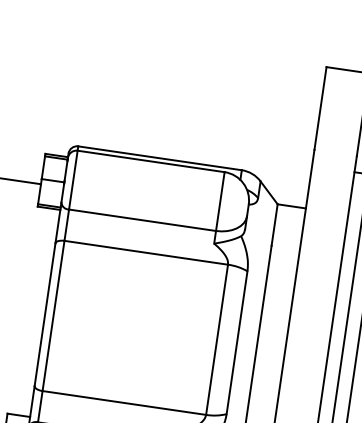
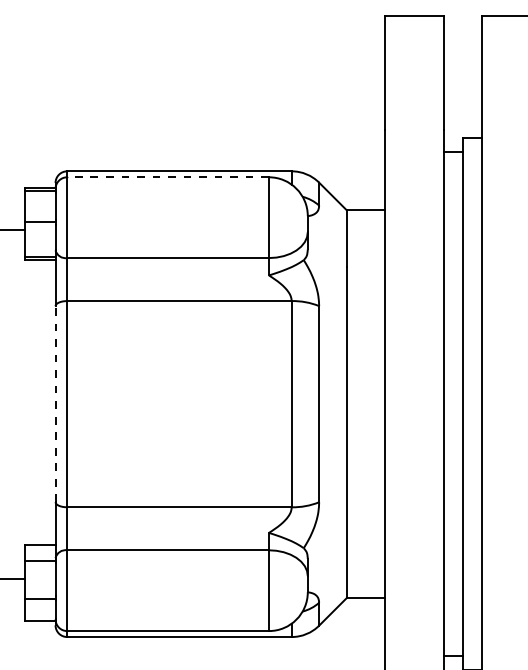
line: (151, 161) -> (168, 177), solid -> dashed
line: (44, 314) -> (55, 404), solid -> dashed

